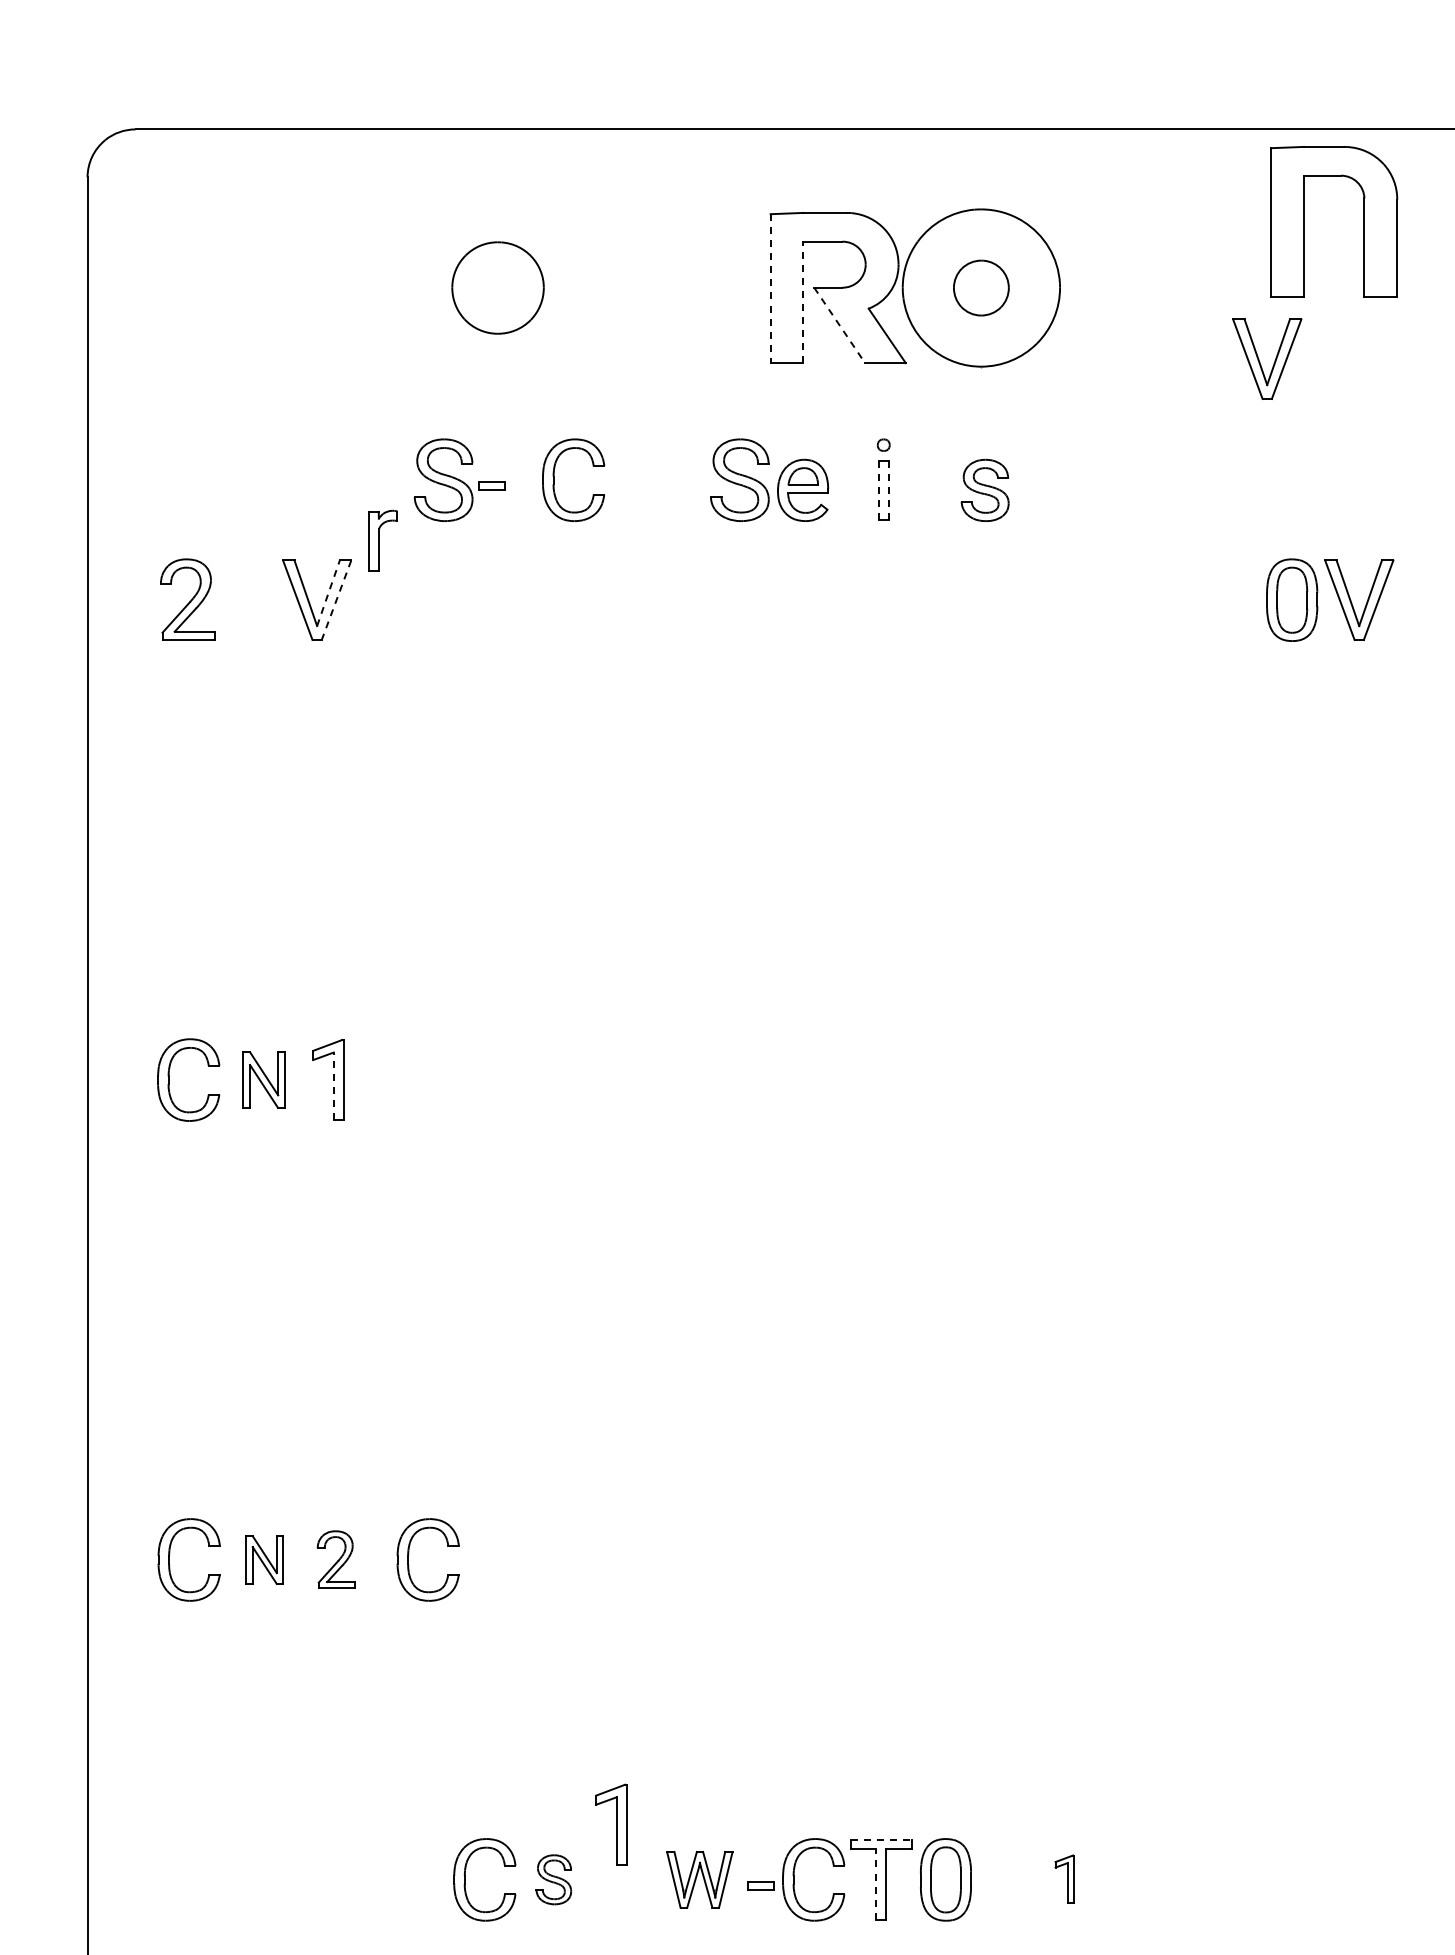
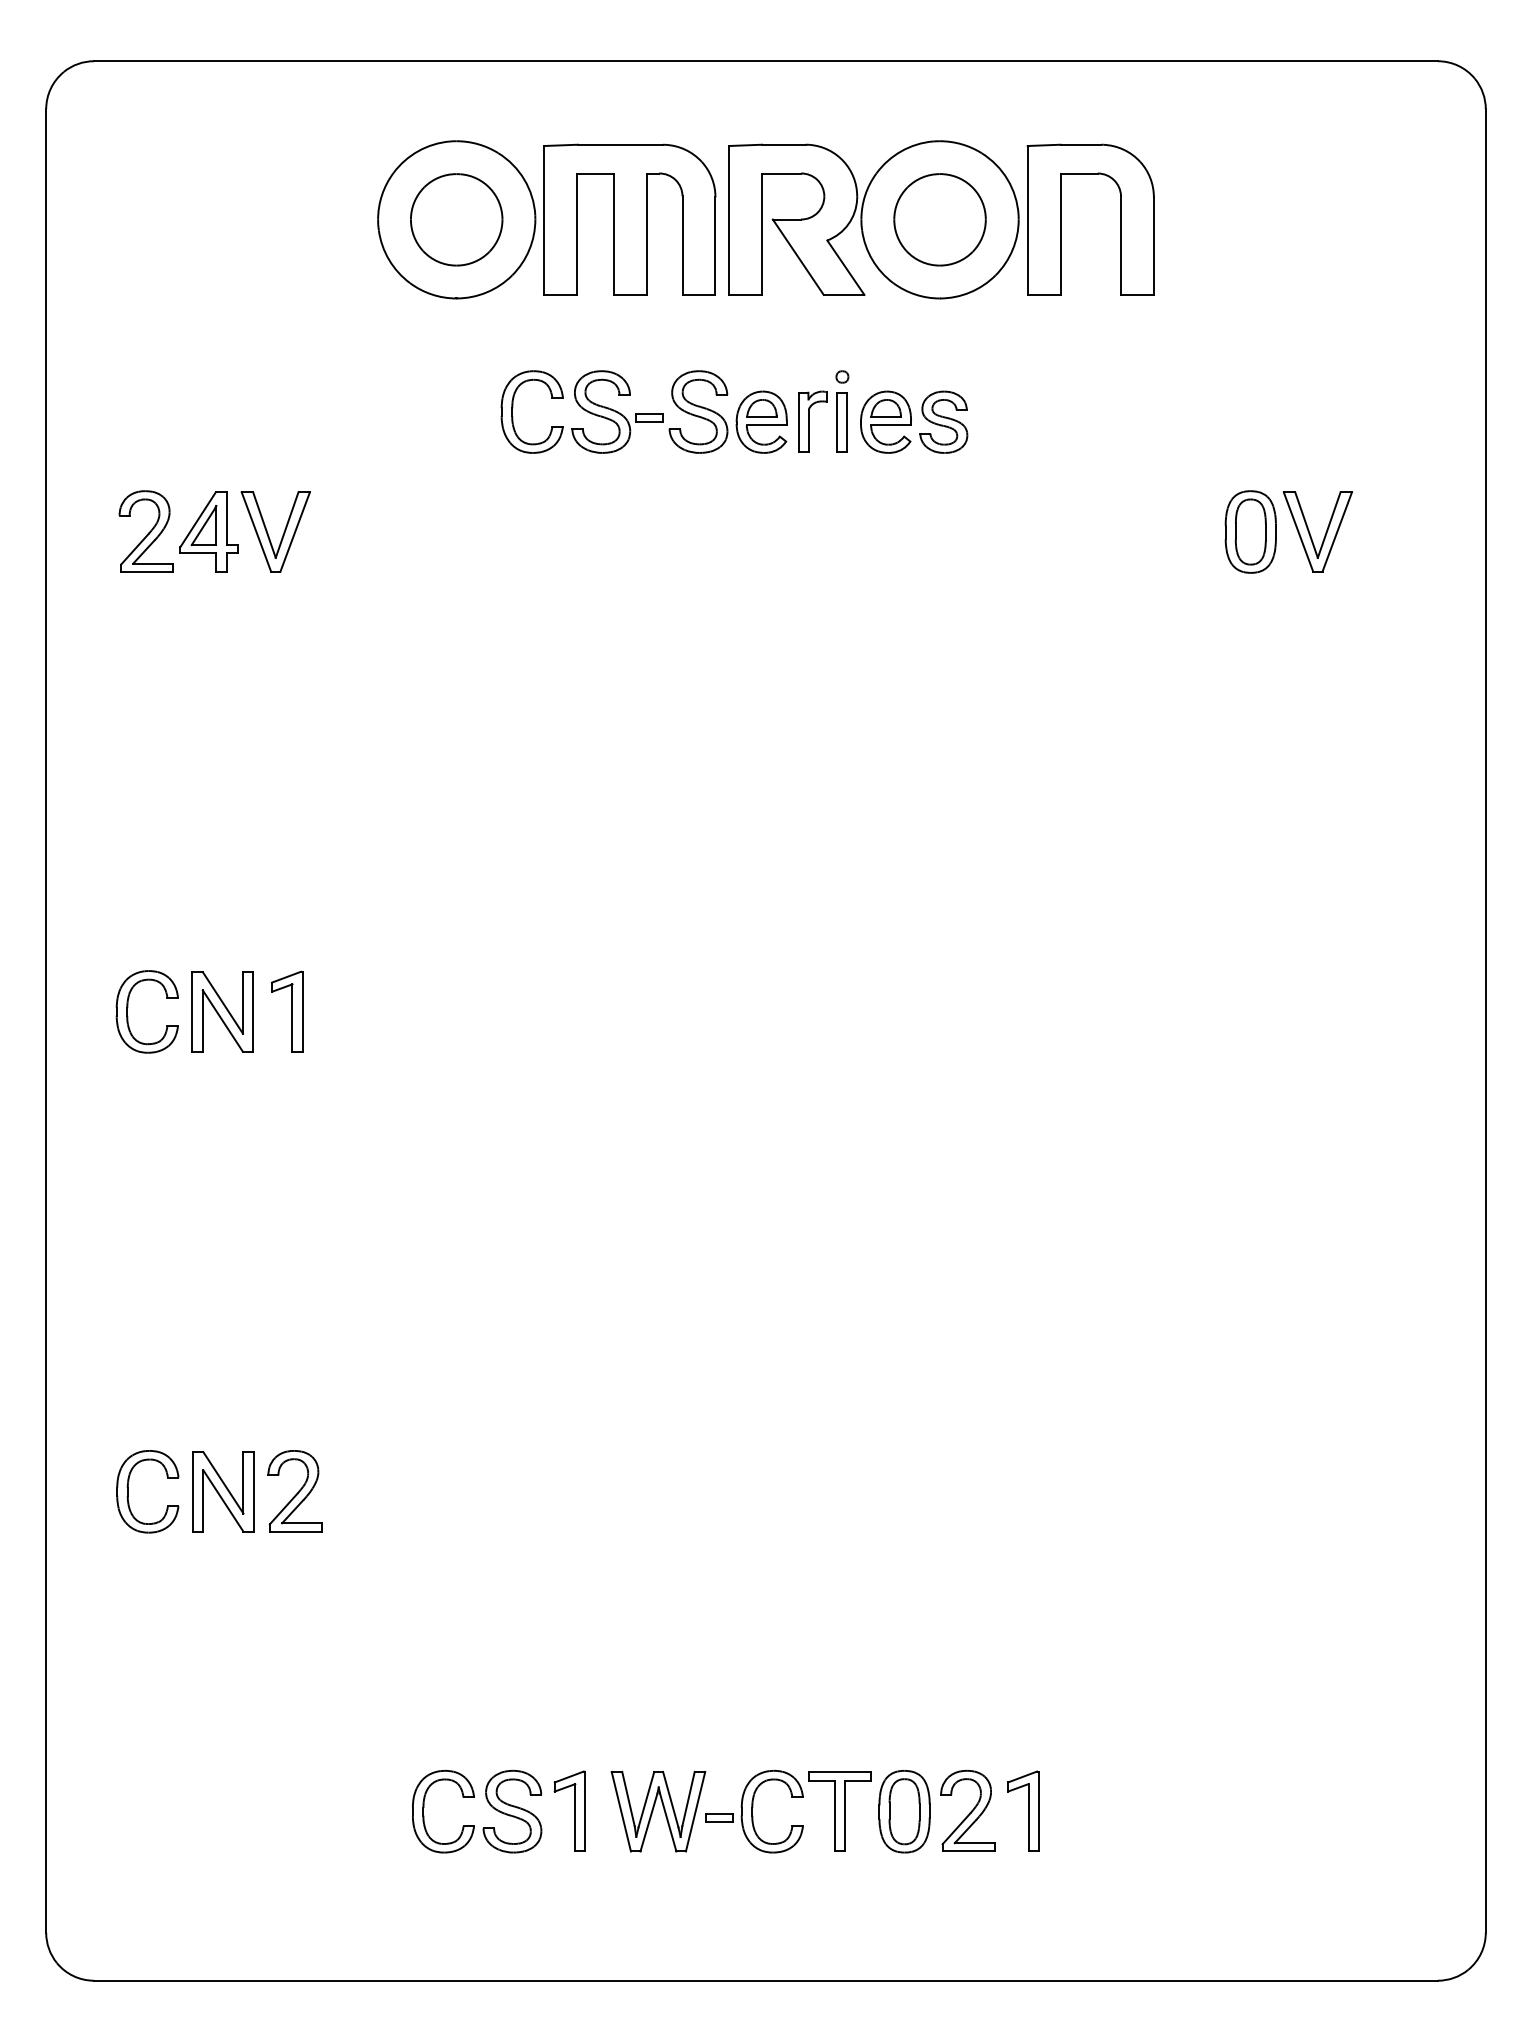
part: (1304, 221) -> (1061, 219), moved
part: (587, 287) -> (546, 219), added
part: (980, 287) -> (939, 219), size x1.67
line: (770, 288) -> (729, 220), dashed -> solid
line: (803, 302) -> (762, 234), dashed -> solid
line: (839, 325) -> (798, 257), dashed -> solid
part: (1259, 359) -> (1218, 291), removed
part: (459, 479) -> (617, 411), moved
part: (926, 489) -> (885, 421), added
line: (878, 490) -> (837, 422), dashed -> solid
line: (888, 490) -> (847, 422), dashed -> solid
part: (382, 540) -> (812, 421), moved
line: (328, 593) -> (287, 525), dashed -> solid
part: (249, 599) -> (208, 531), added
line: (336, 600) -> (295, 532), dashed -> solid
part: (263, 1079) -> (222, 1011), size x1.43
line: (333, 1086) -> (292, 1018), dashed -> solid
part: (264, 1559) -> (223, 1491), size x1.67
part: (335, 1559) -> (294, 1491), size x1.43
part: (408, 1559) -> (367, 1491), removed
part: (610, 1823) -> (569, 1810), moved
line: (880, 1839) -> (839, 1771), dashed -> solid
part: (1008, 1878) -> (967, 1810), added
part: (1064, 1878) -> (1023, 1810), size x1.67
part: (553, 1879) -> (512, 1811), size x1.67
part: (699, 1879) -> (658, 1811), size x1.43
line: (875, 1883) -> (834, 1815), dashed -> solid

